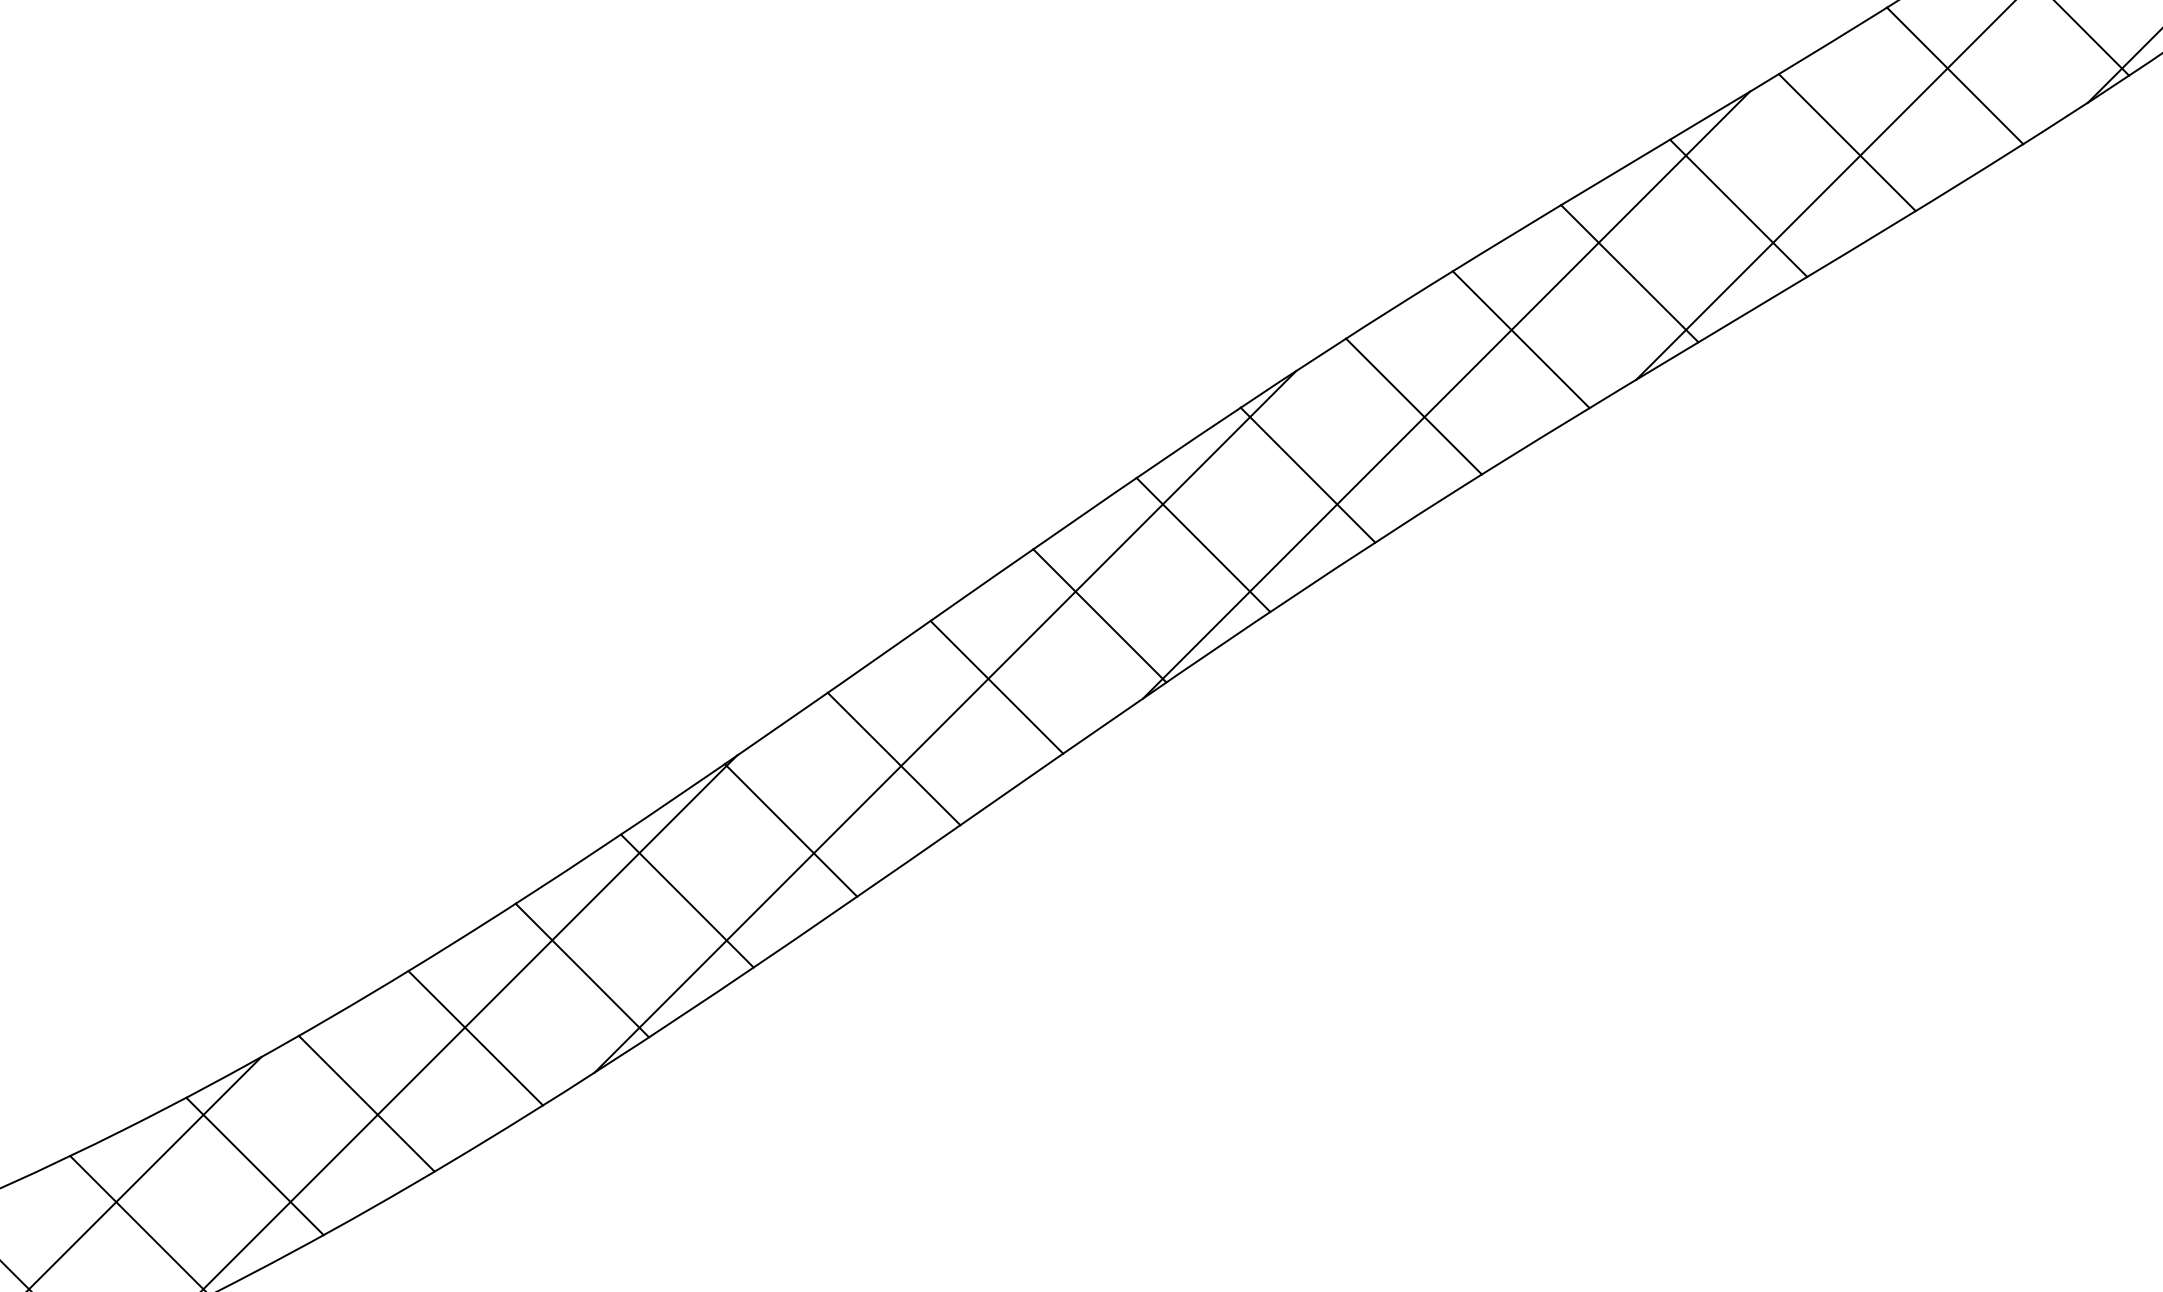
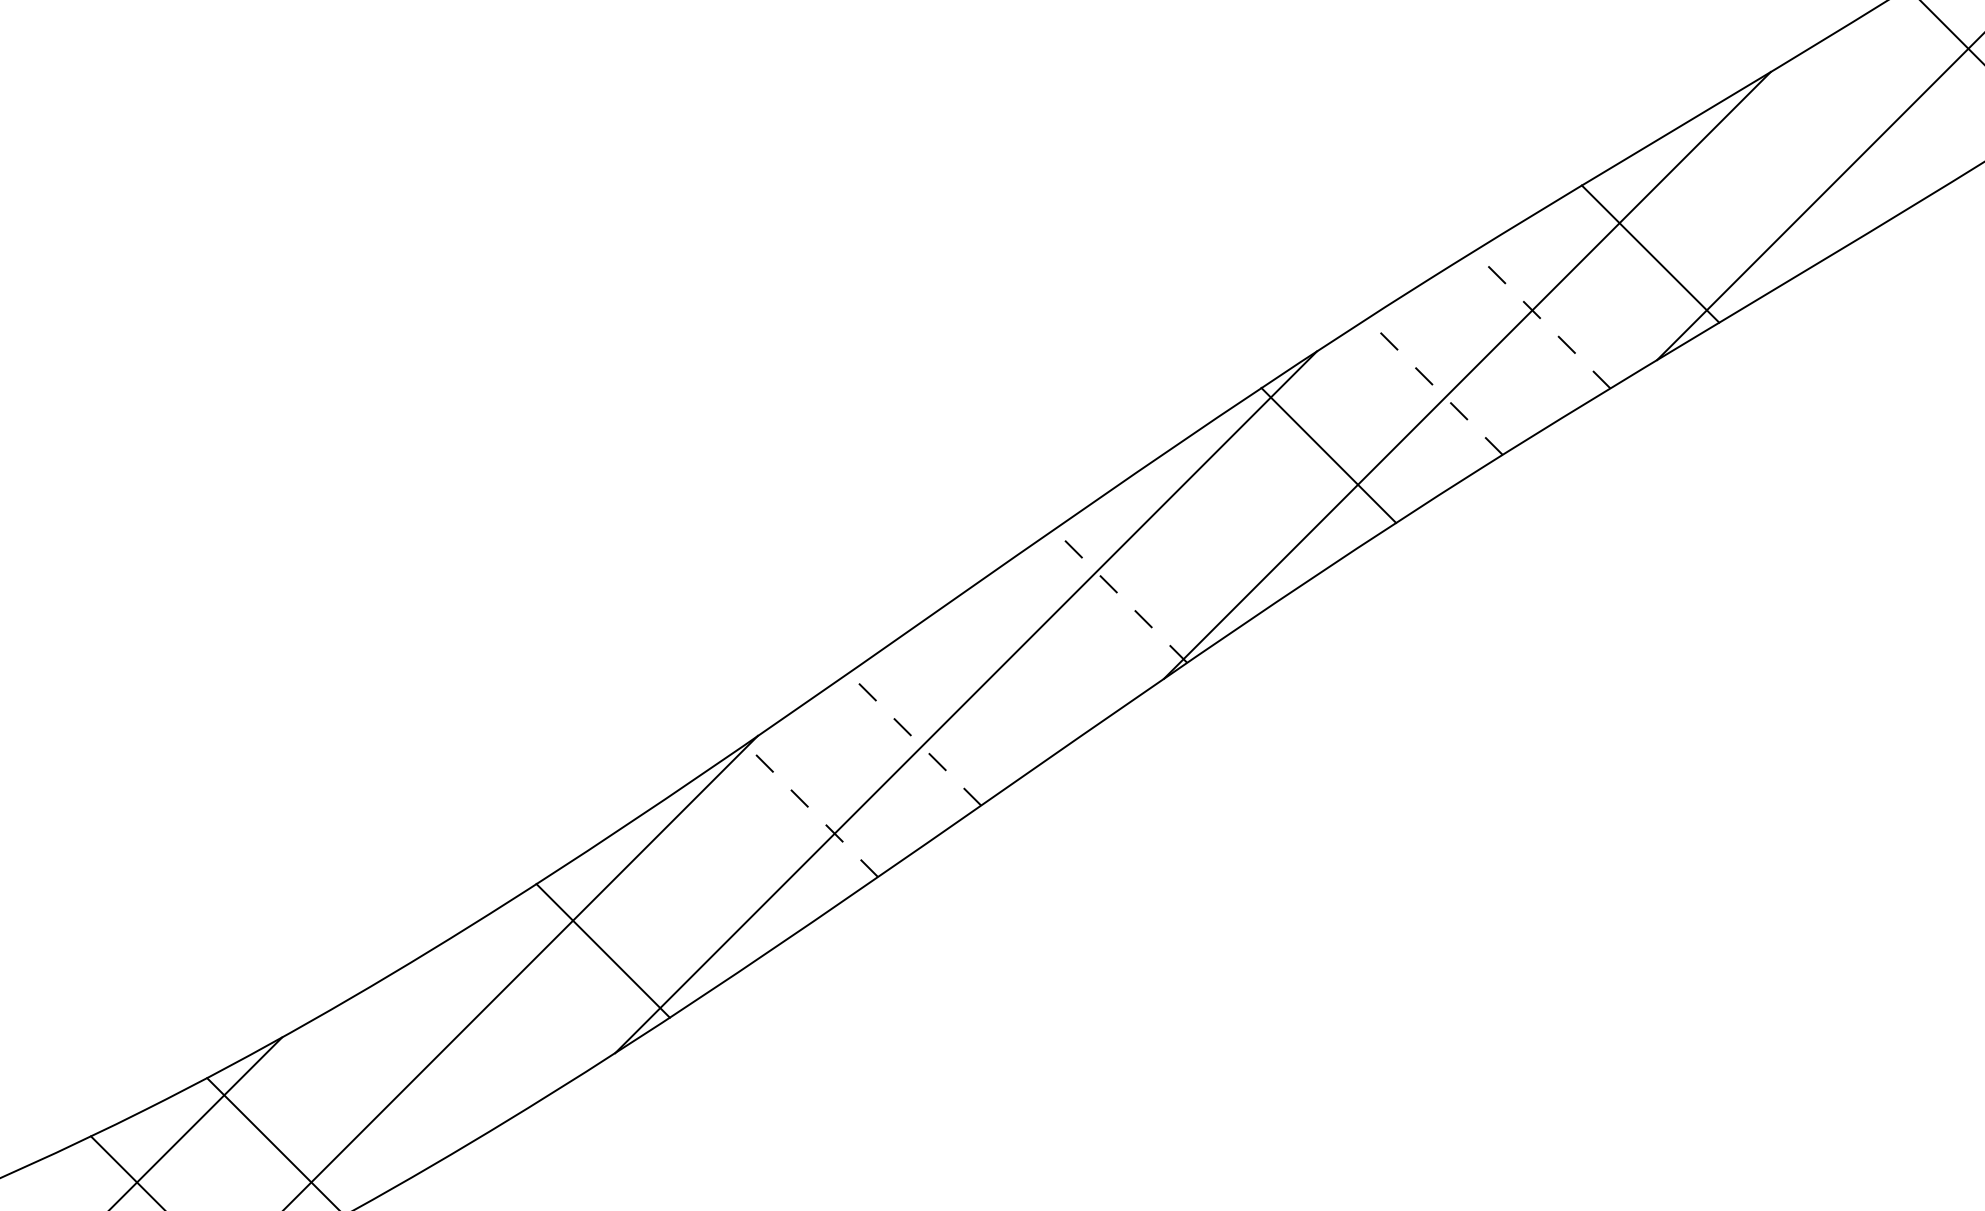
line: (1846, 142) -> (1867, 122), removed
line: (1738, 207) -> (1759, 187), removed
line: (1521, 339) -> (1542, 319), solid -> dashed
line: (1413, 406) -> (1434, 386), solid -> dashed
line: (1203, 544) -> (1224, 524), removed
line: (1099, 615) -> (1120, 595), solid -> dashed
line: (996, 687) -> (1017, 667), removed
line: (894, 759) -> (915, 739), solid -> dashed
line: (791, 830) -> (812, 810), solid -> dashed
line: (687, 900) -> (708, 880), removed
line: (475, 1038) -> (496, 1018), removed
line: (366, 1103) -> (387, 1083), removed

